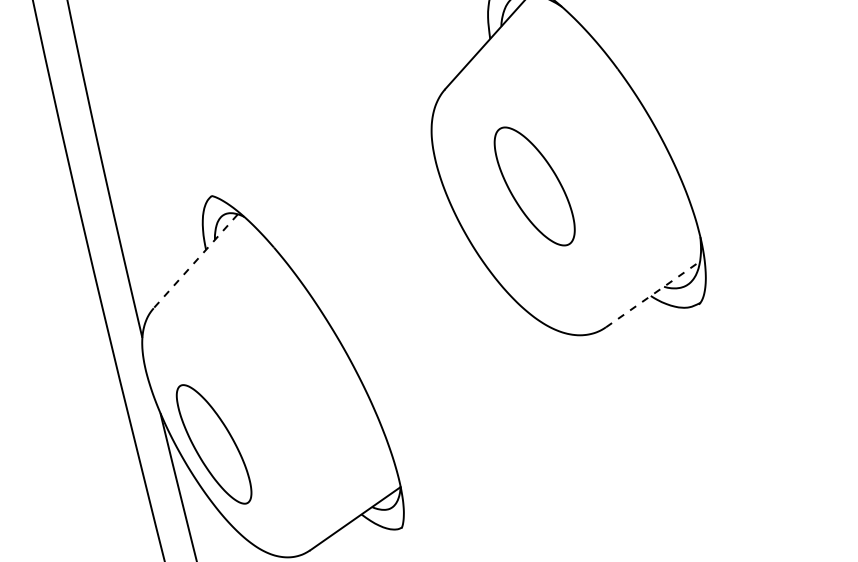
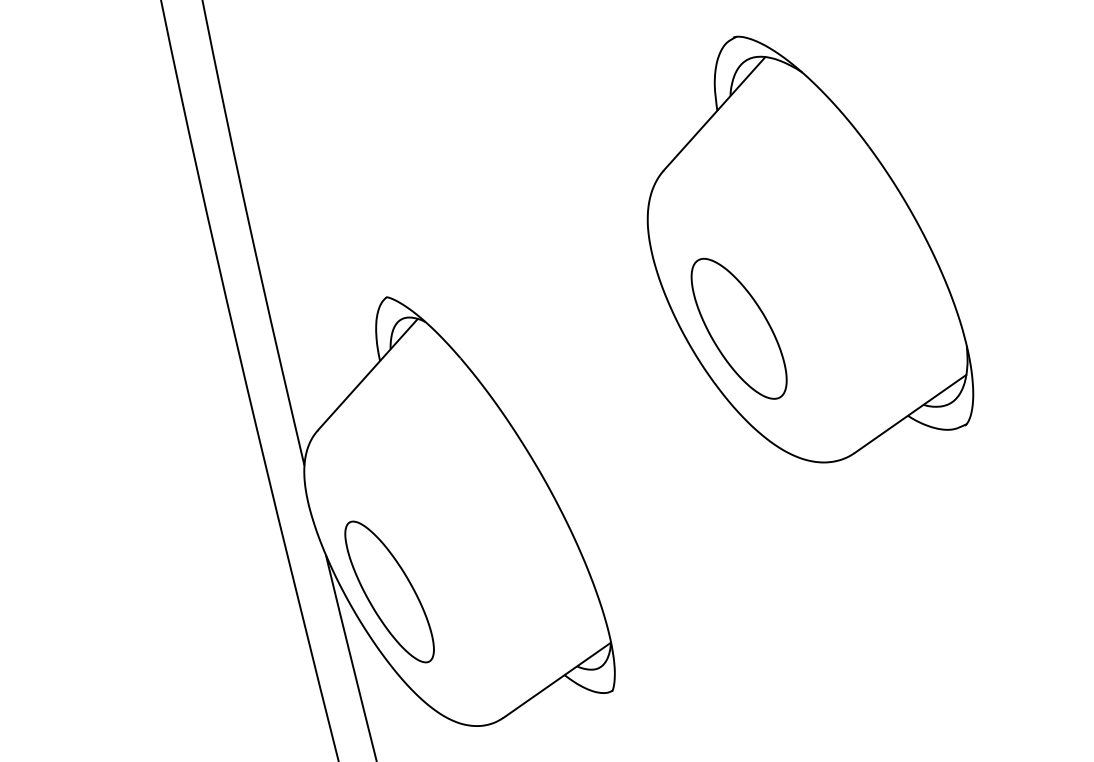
part: (534, 186) -> (738, 328), moved
line: (195, 261) -> (367, 374), dashed -> solid
line: (652, 294) -> (910, 413), dashed -> solid

